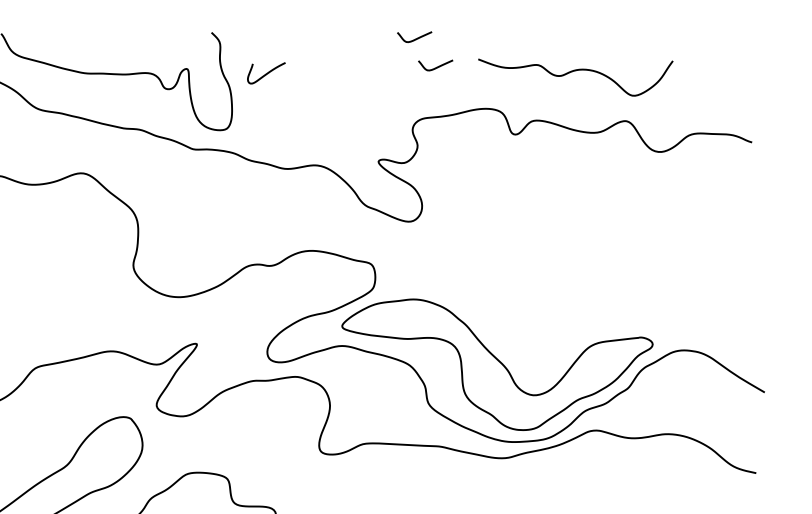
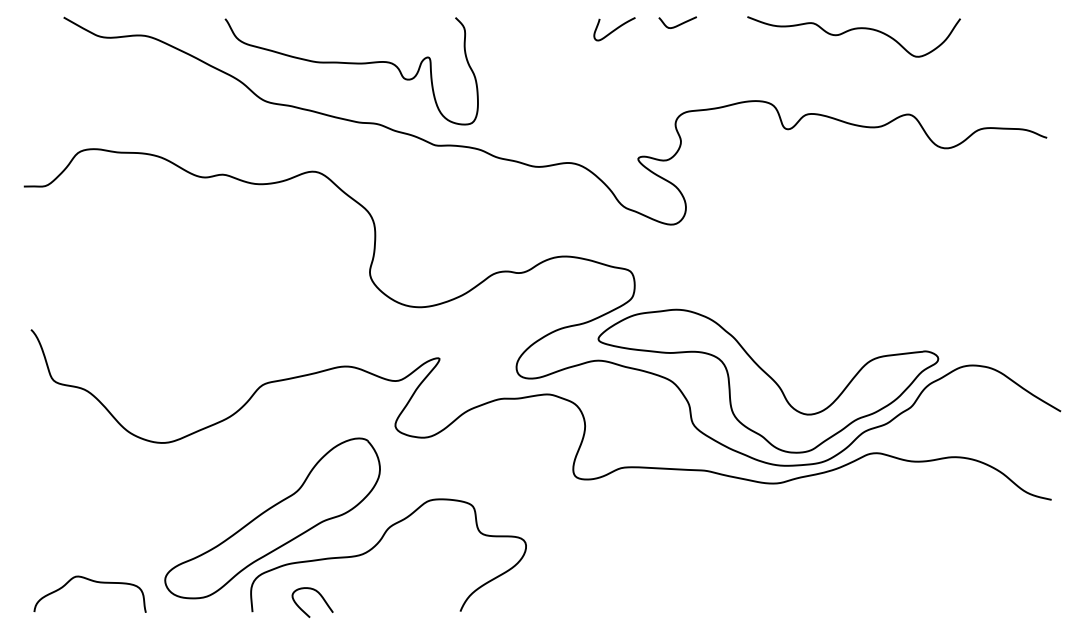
curve: (435, 67) -> (700, 55), removed
curve: (575, 71) -> (853, 30), moved
curve: (266, 73) -> (614, 29), moved

